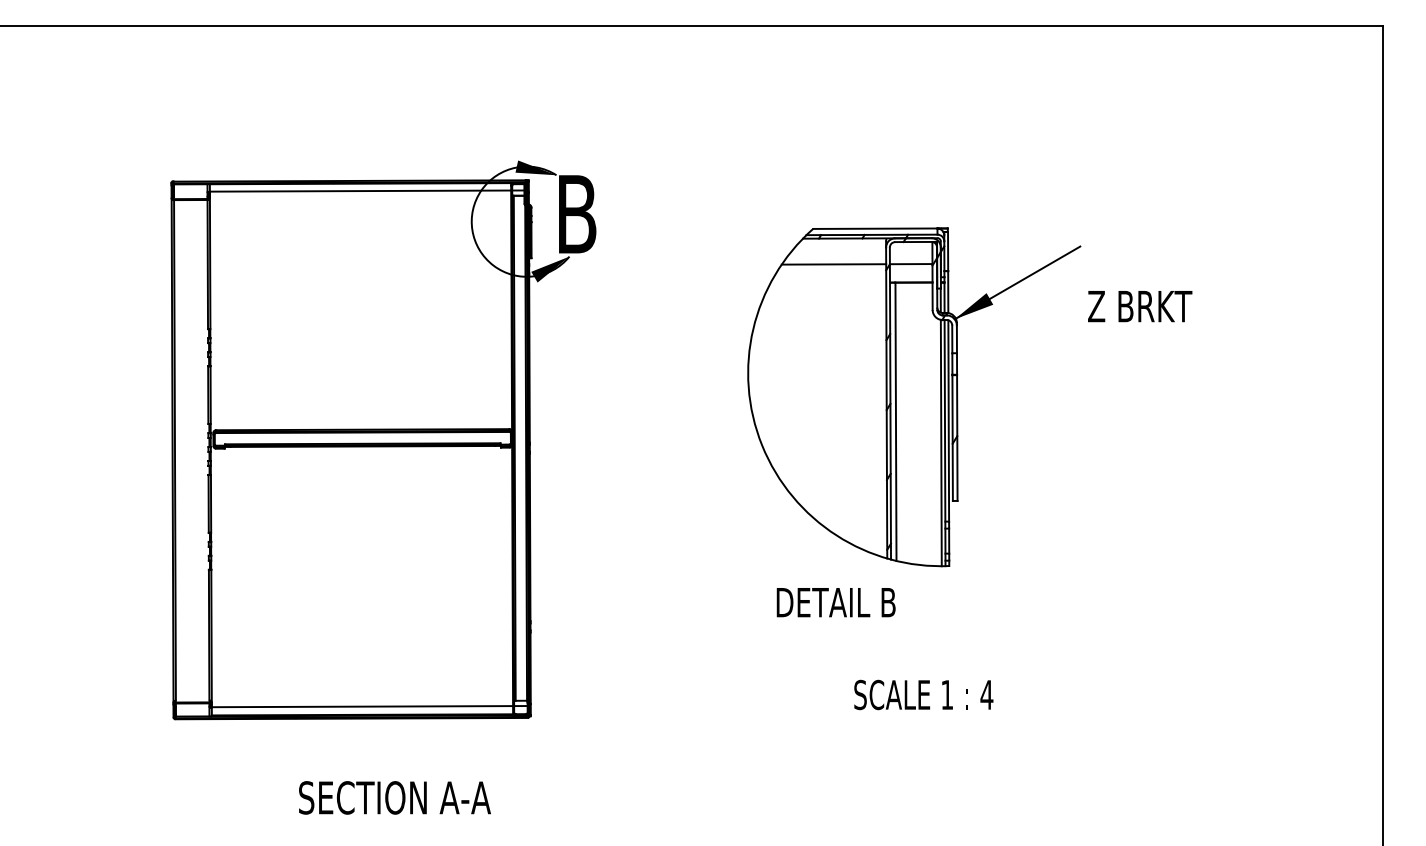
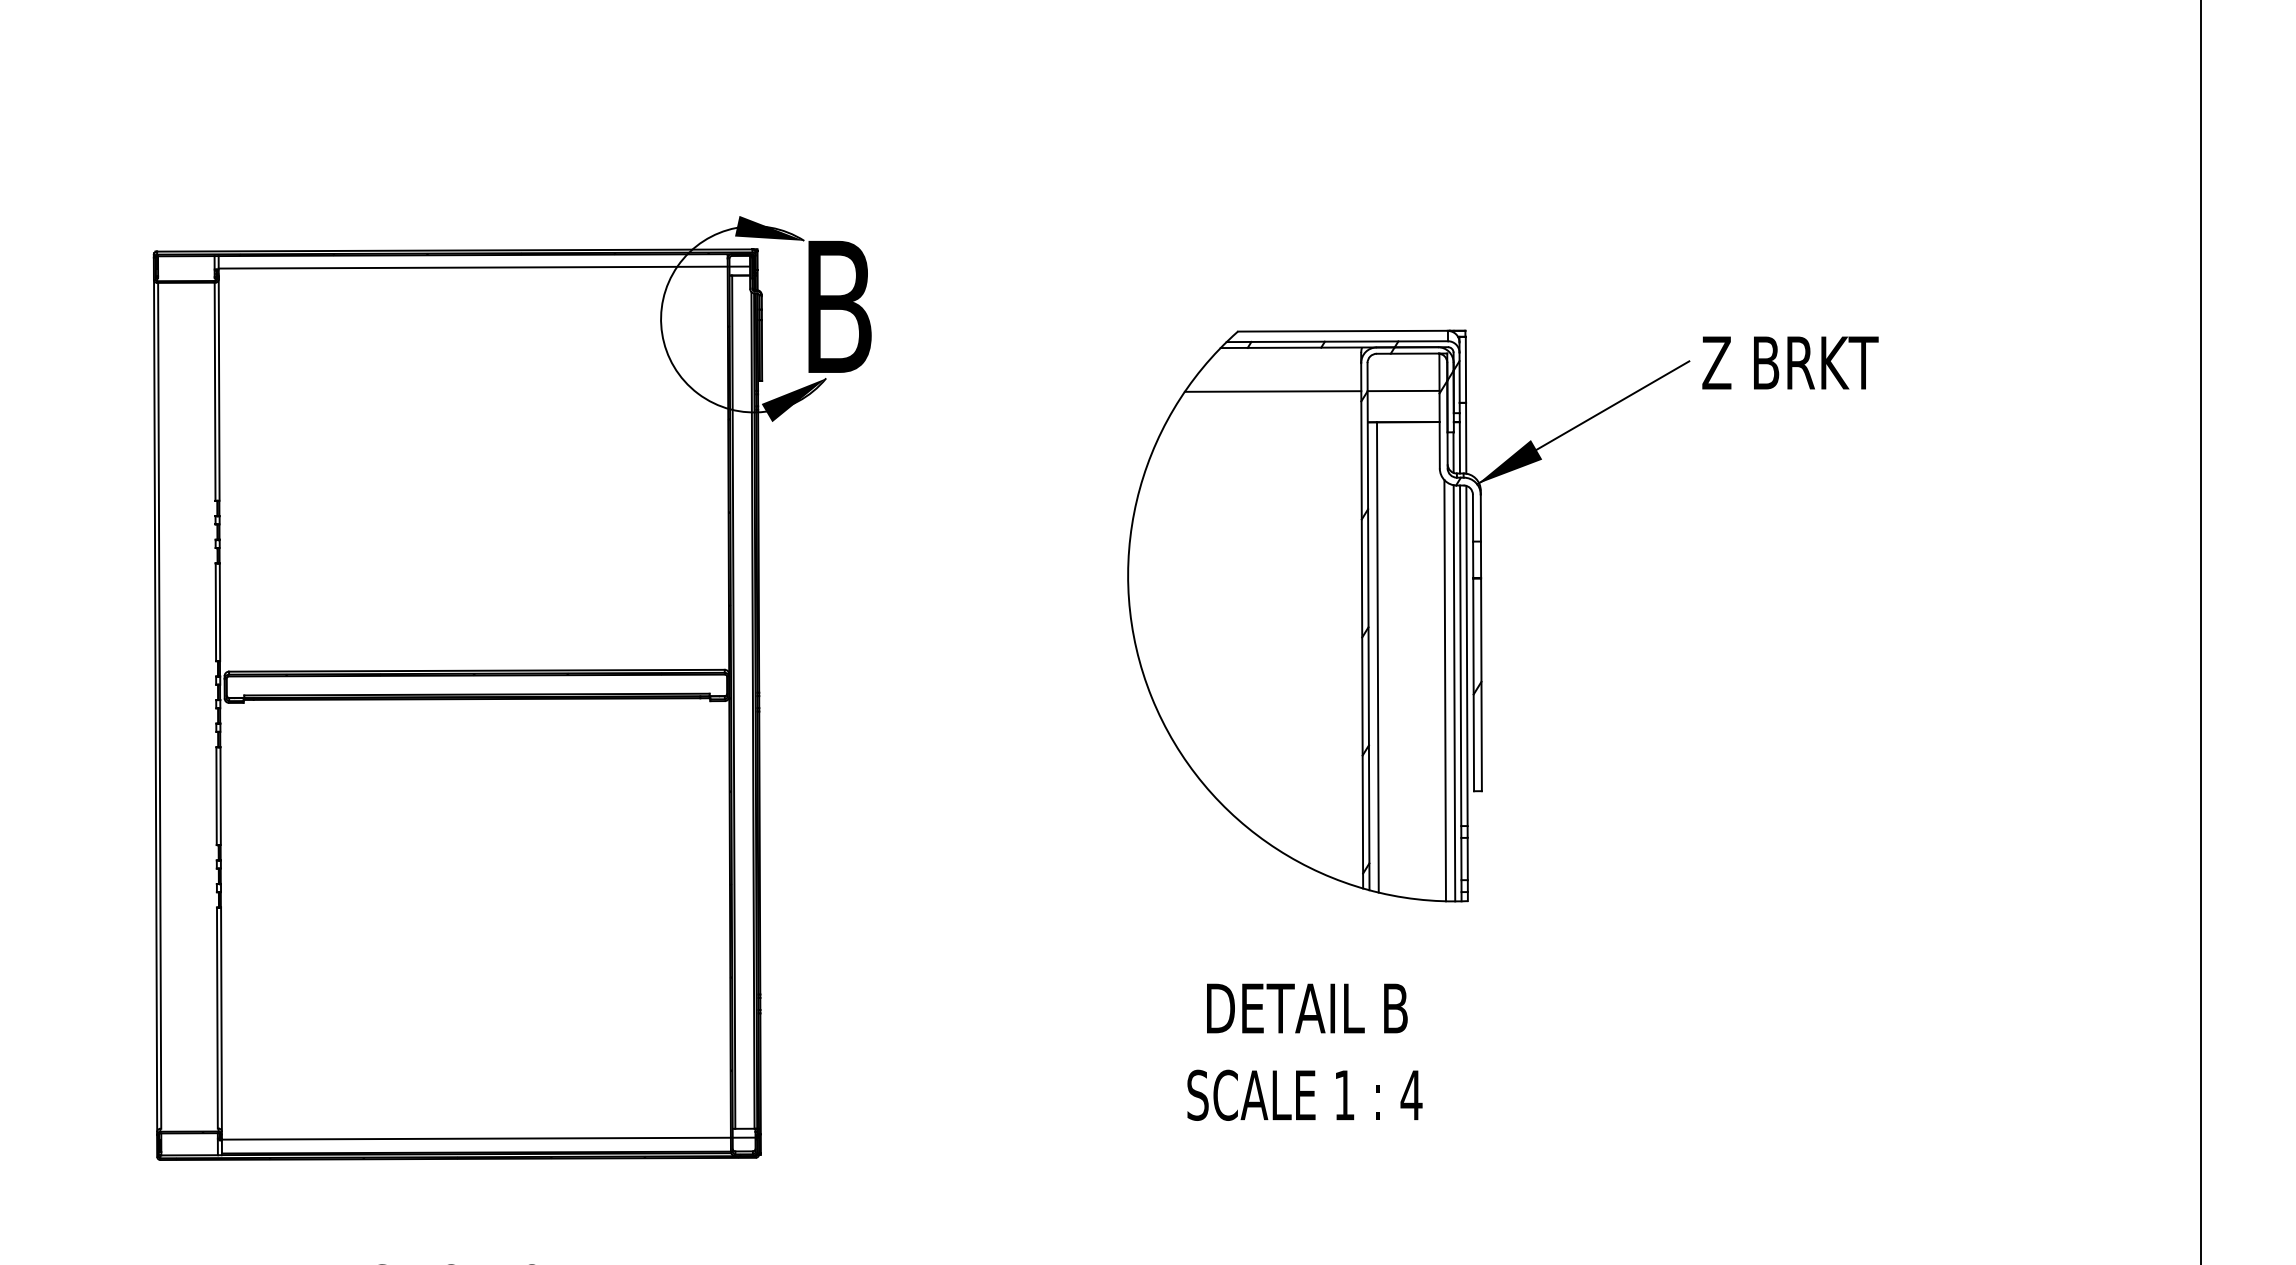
text: (1140, 306) -> (1791, 362), moved
line: (935, 441) -> (1444, 690), added
text: (835, 602) -> (1306, 1008), moved
text: (923, 694) -> (1304, 1094), moved

